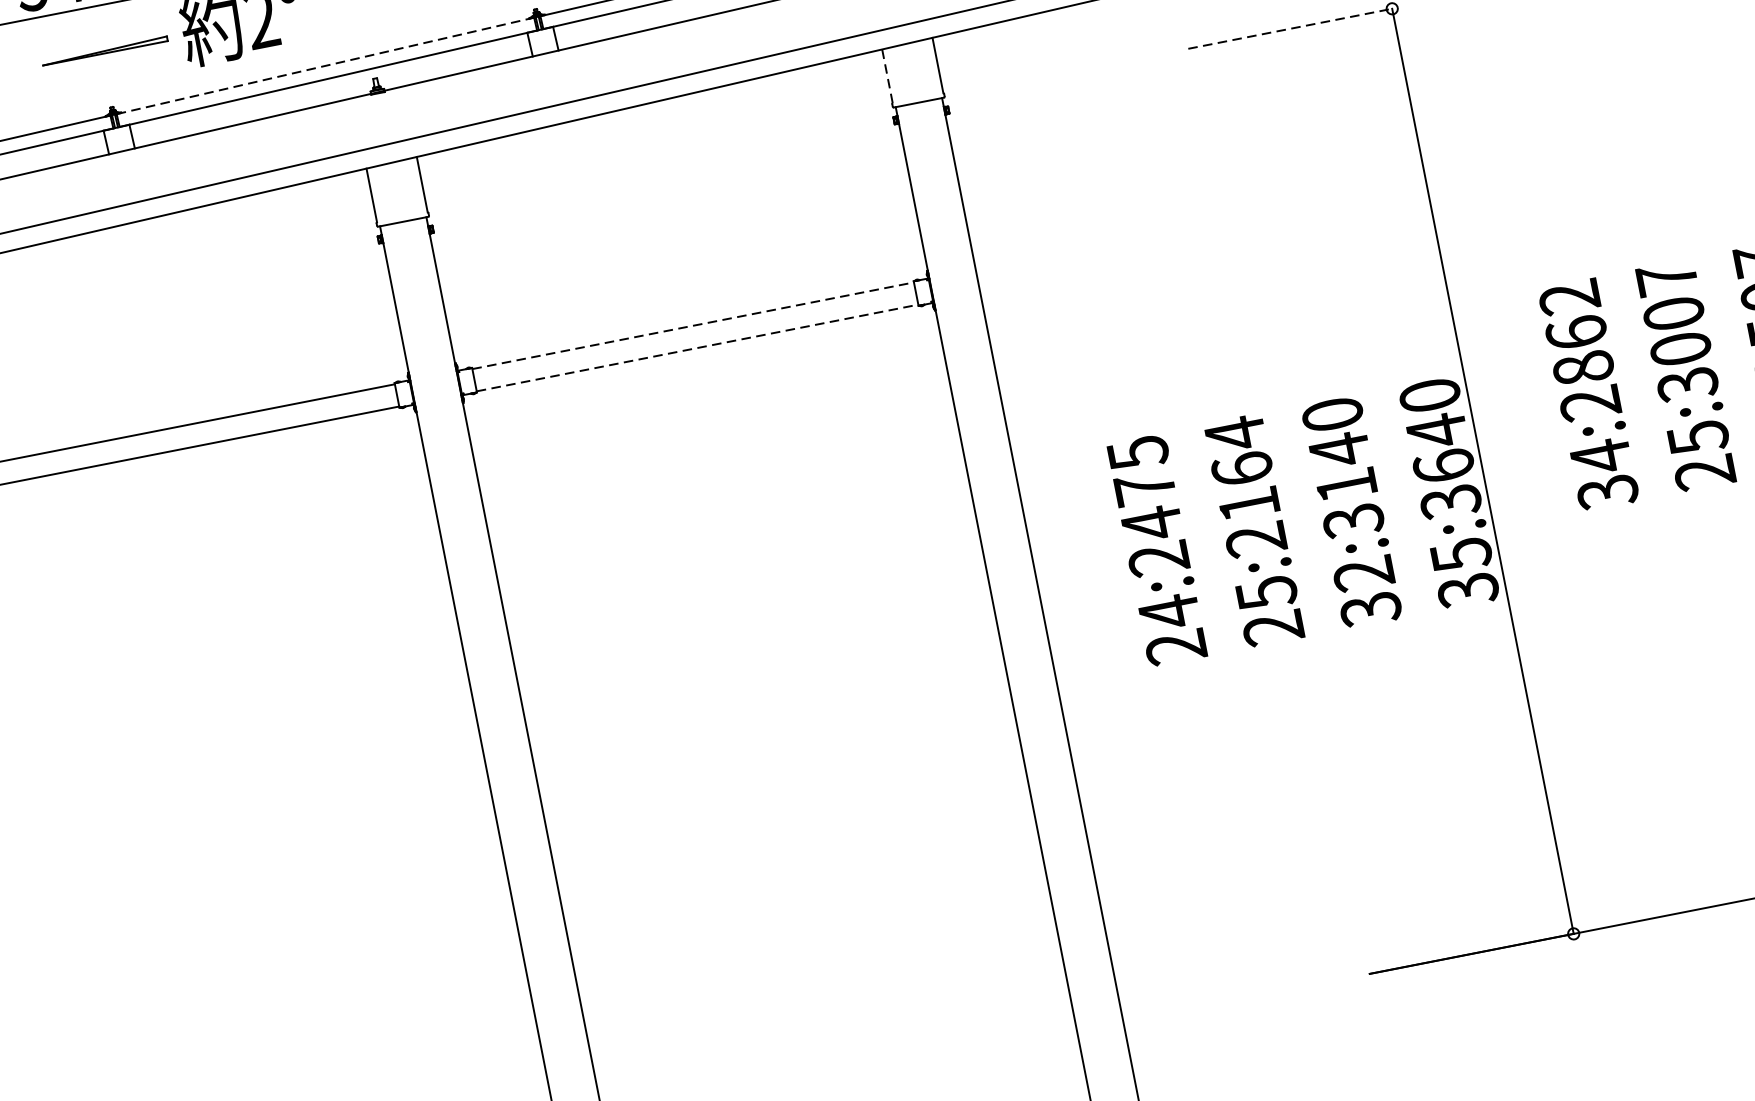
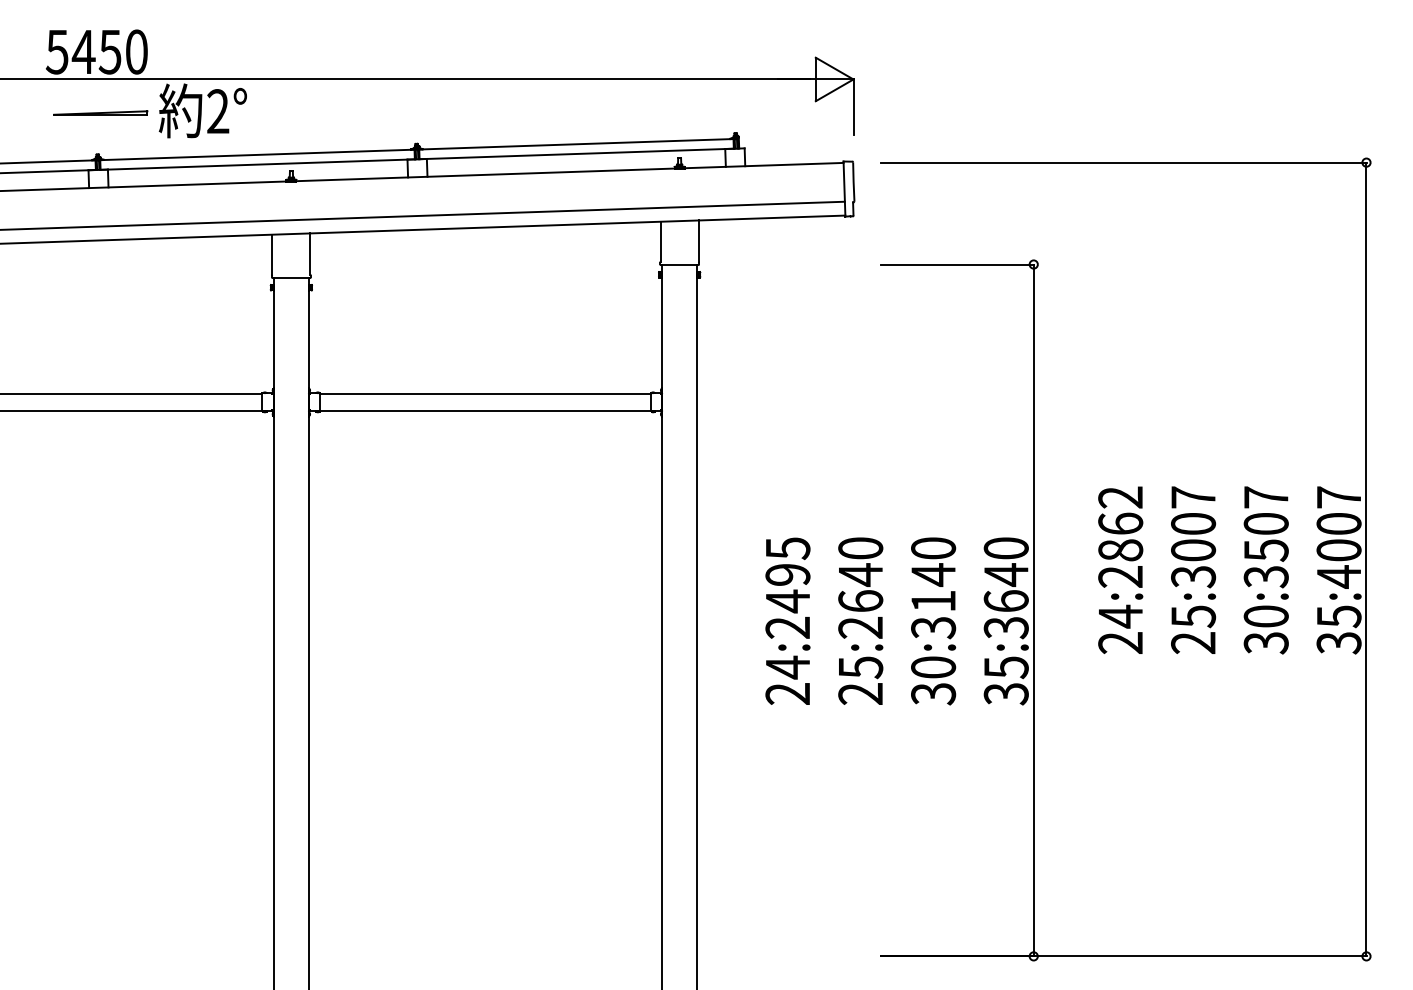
line: (1291, 28) -> (958, 264), dashed -> solid
line: (325, 65) -> (257, 154), dashed -> solid
line: (887, 75) -> (660, 241), dashed -> solid
line: (694, 326) -> (486, 394), dashed -> solid
line: (698, 347) -> (486, 410), dashed -> solid
text: (1241, 467) -> (860, 573), 25:2164 -> 25:2640
text: (1144, 487) -> (787, 574), 24:2475 -> 24:2495
text: (1607, 492) -> (1120, 643), 34:2862 -> 24:2862
text: (1363, 573) -> (933, 667), 32:3140 -> 30:3140

